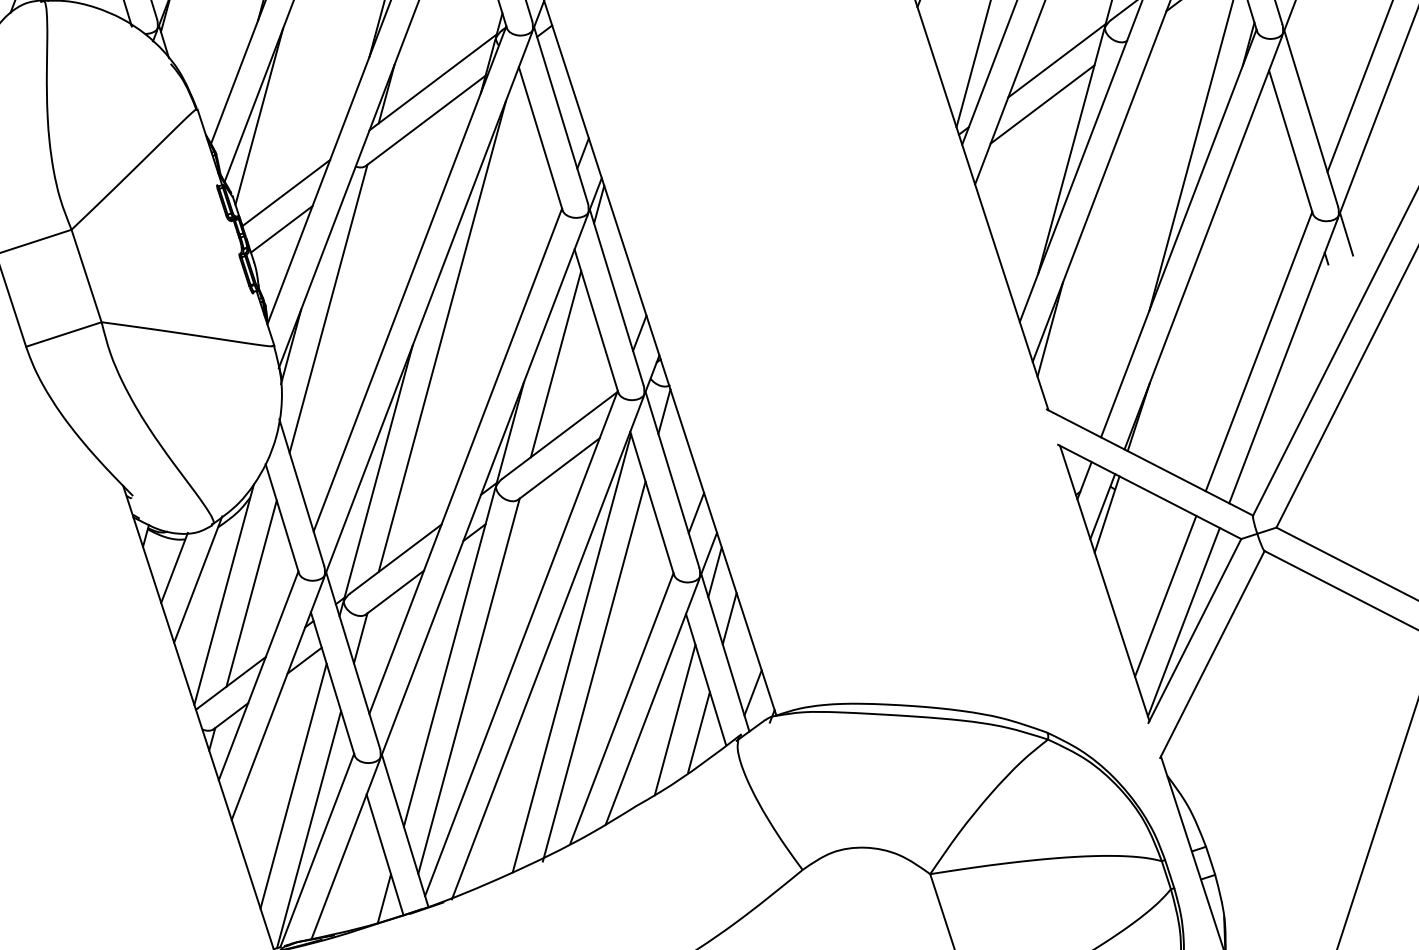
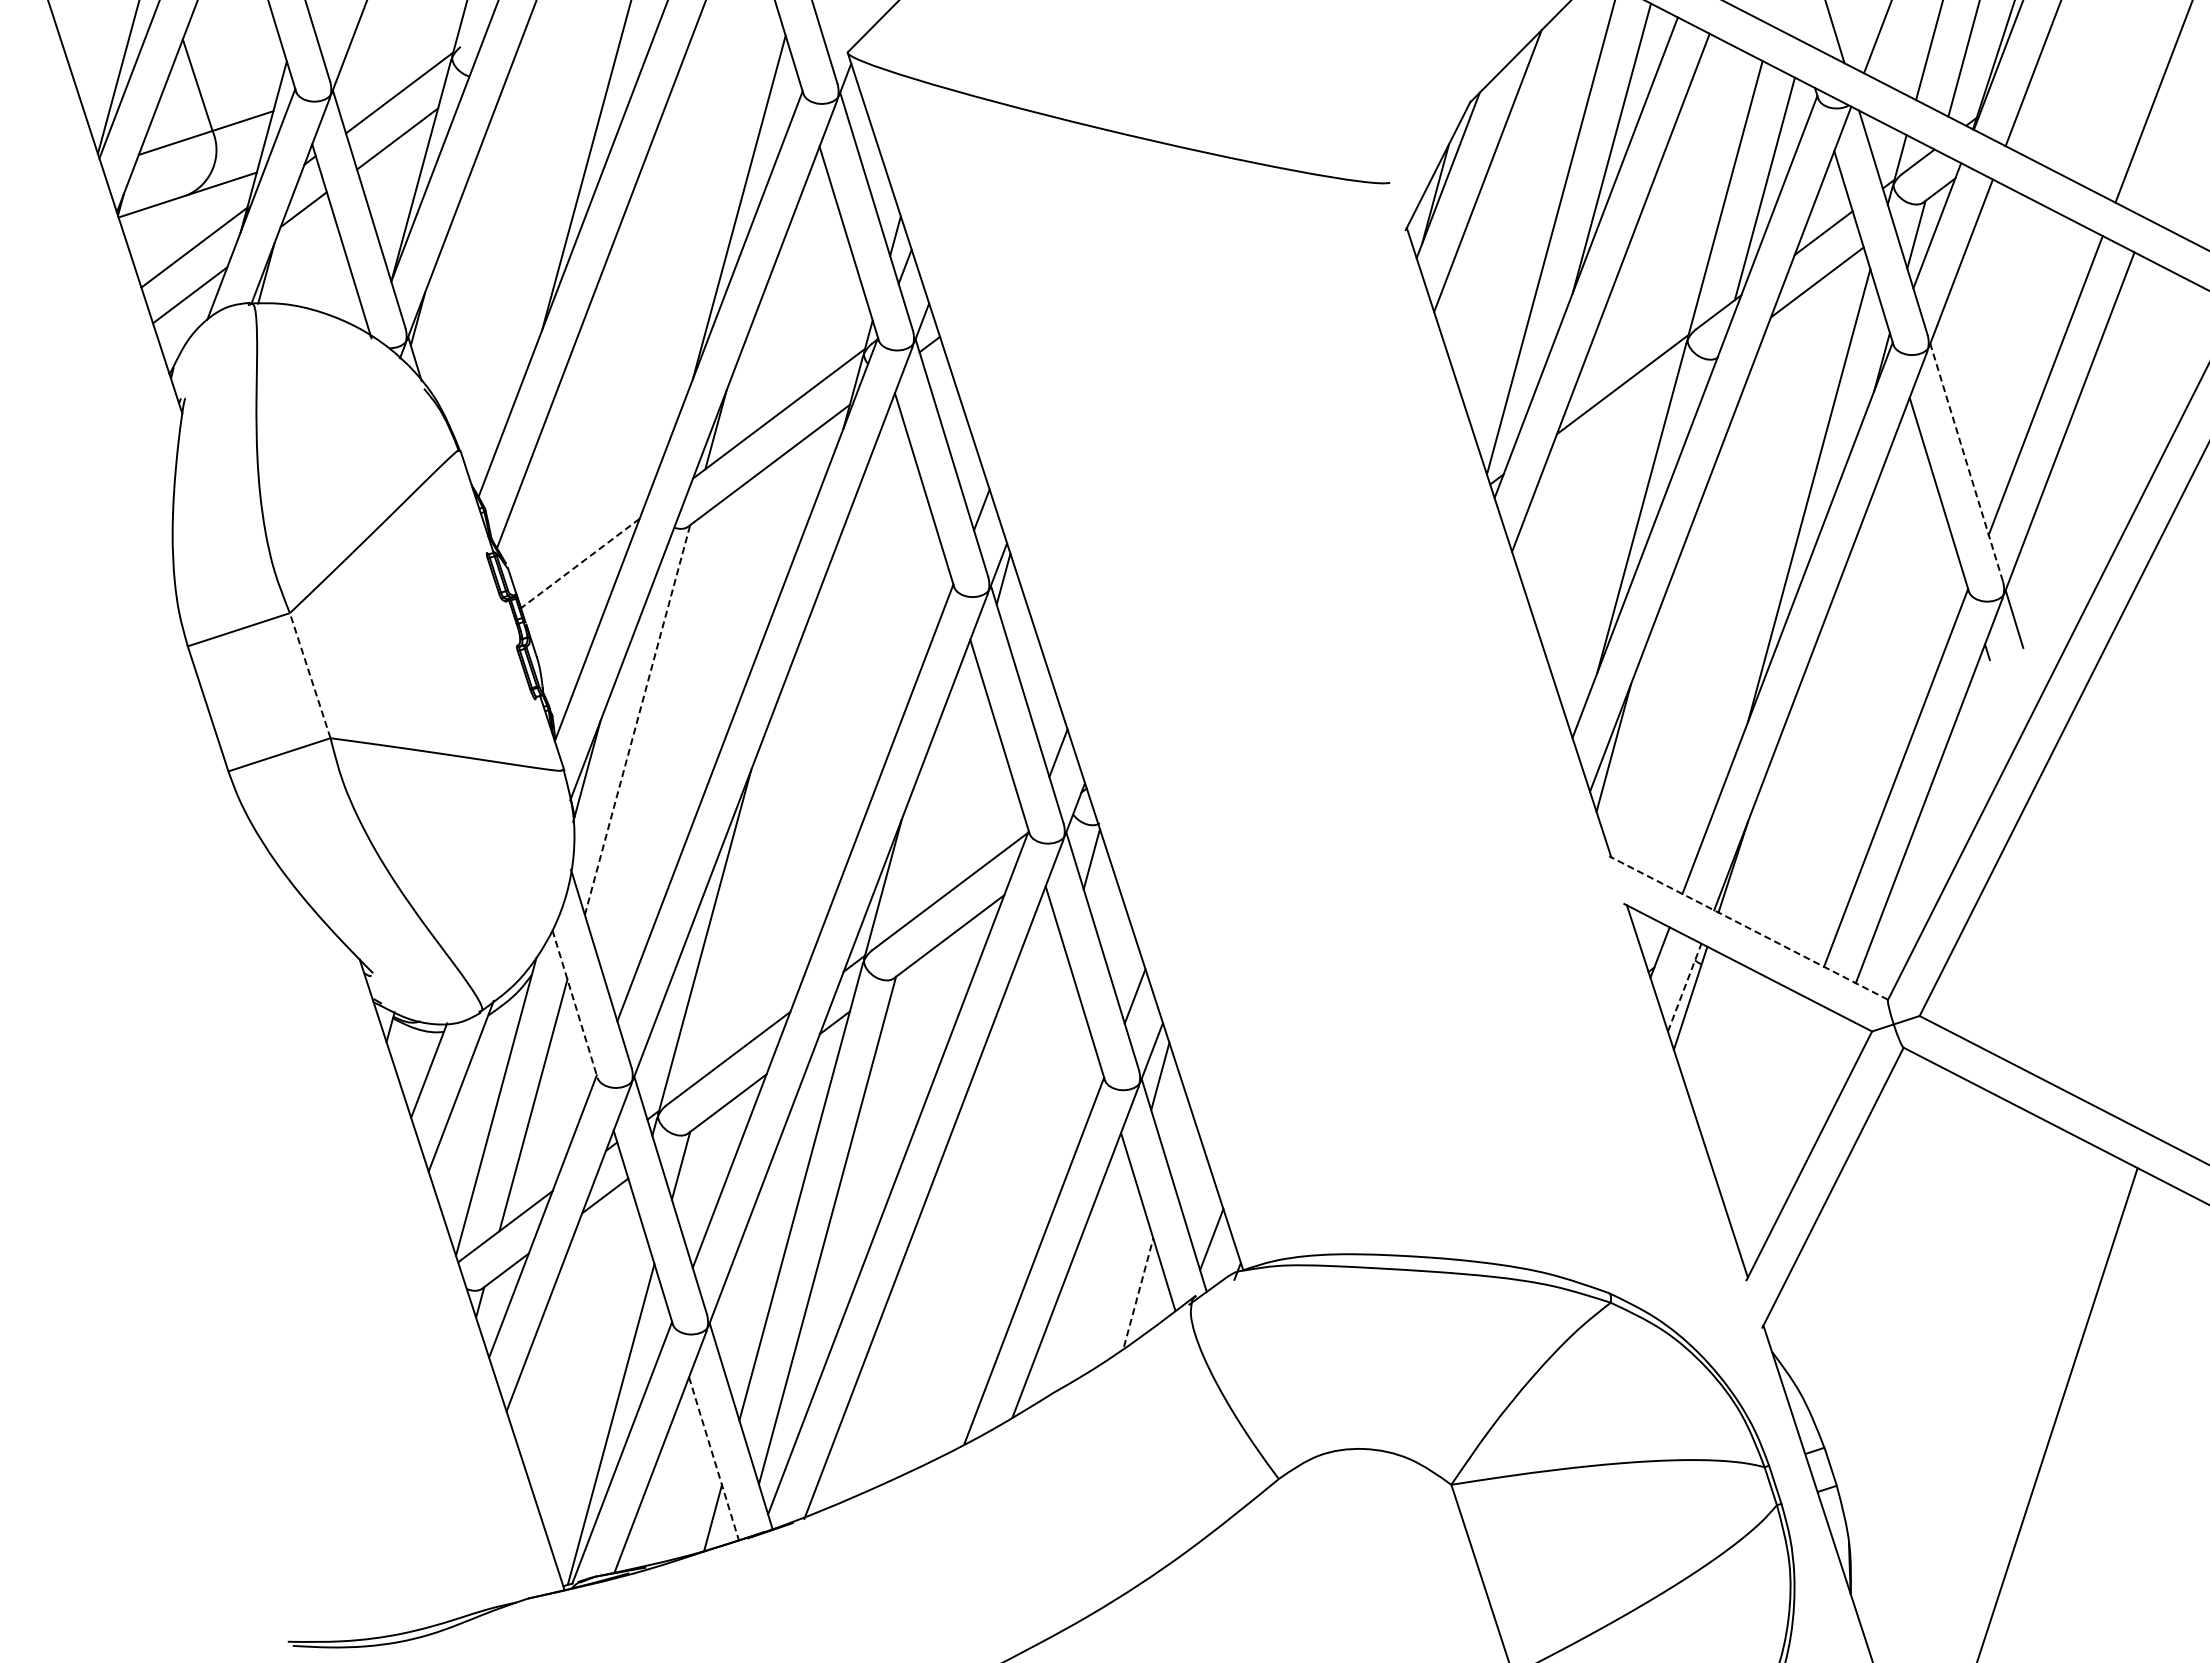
line: (1042, 104) -> (1603, 443), removed
line: (259, 116) -> (543, 460), removed
line: (1311, 118) -> (1966, 462), solid -> dashed
line: (285, 193) -> (579, 563), solid -> dashed
line: (281, 229) -> (573, 612), removed
line: (86, 275) -> (310, 675), solid -> dashed
line: (328, 309) -> (637, 720), solid -> dashed
line: (442, 336) -> (791, 757), removed
line: (556, 363) -> (945, 794), removed
line: (1149, 462) -> (1748, 928), solid -> dashed
line: (1102, 506) -> (1684, 987), solid -> dashed
line: (282, 519) -> (575, 1004), solid -> dashed
line: (1165, 595) -> (1769, 1108), removed
line: (729, 618) -> (1179, 1139), removed
line: (1183, 621) -> (1794, 1143), removed
line: (571, 652) -> (966, 1185), removed
line: (593, 671) -> (996, 1210), removed
line: (674, 720) -> (1105, 1276), removed
line: (698, 732) -> (1138, 1292), solid -> dashed
line: (293, 785) -> (589, 1365), removed
line: (385, 855) -> (714, 1459), solid -> dashed

